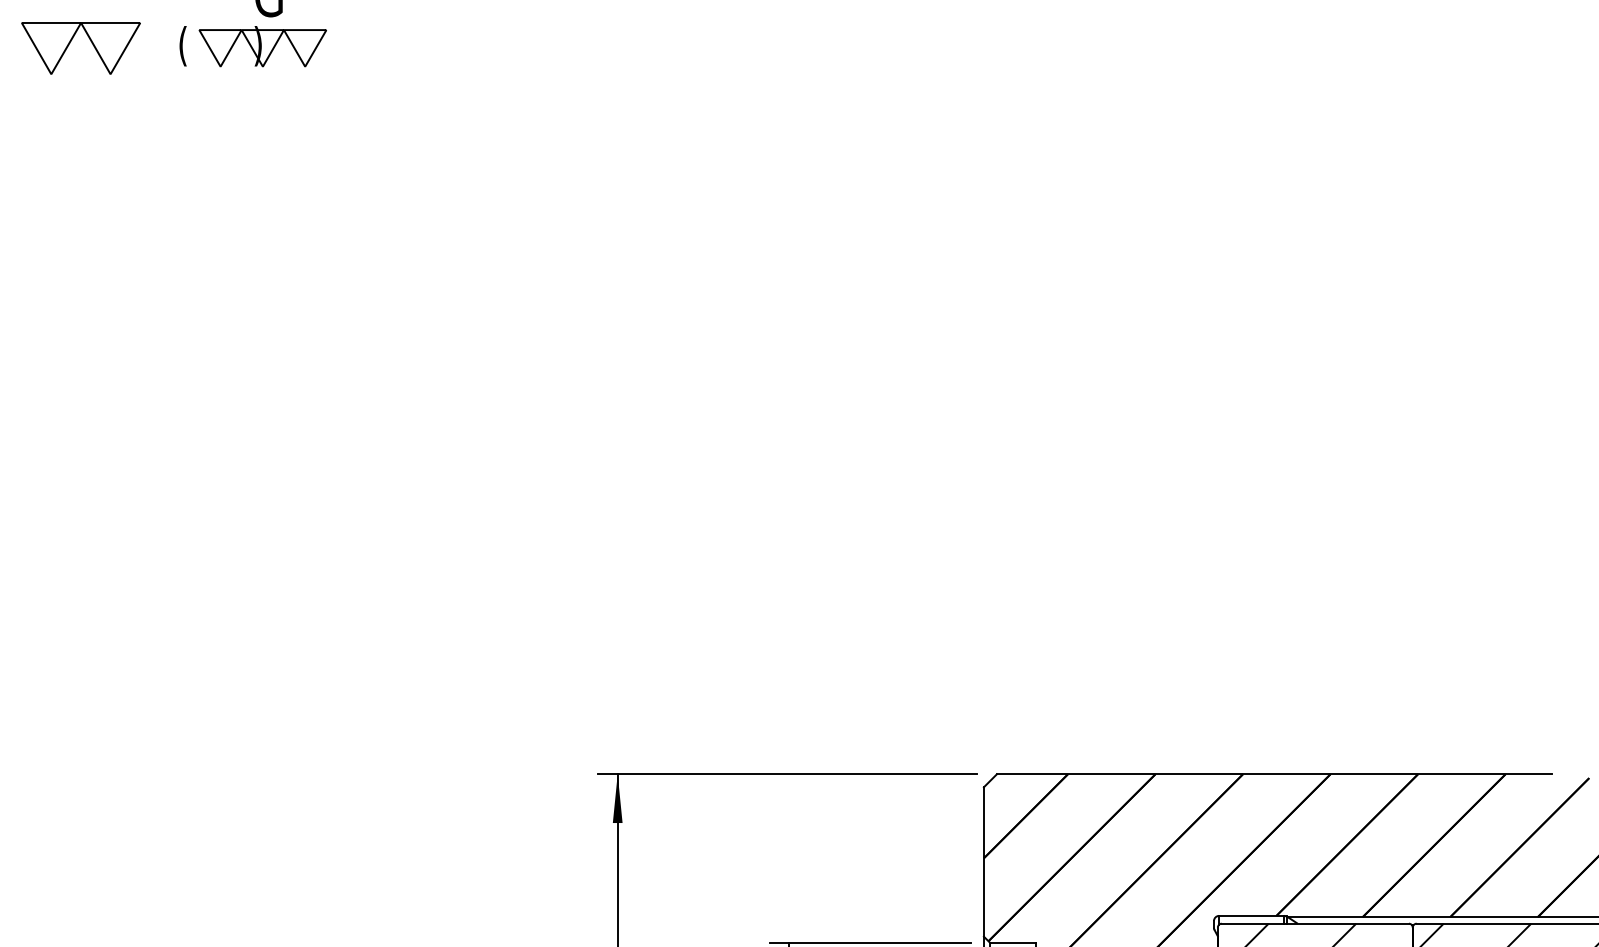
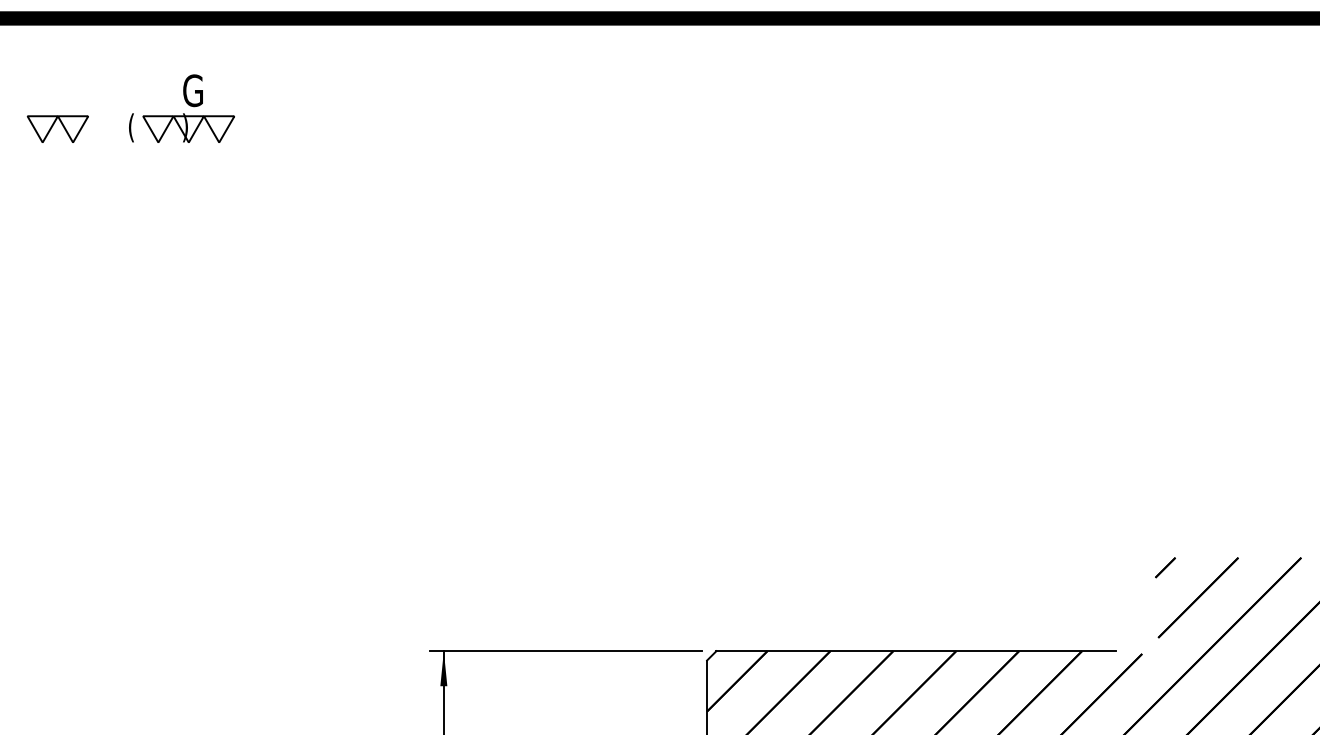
part: (80, 47) -> (57, 128), size x0.71

